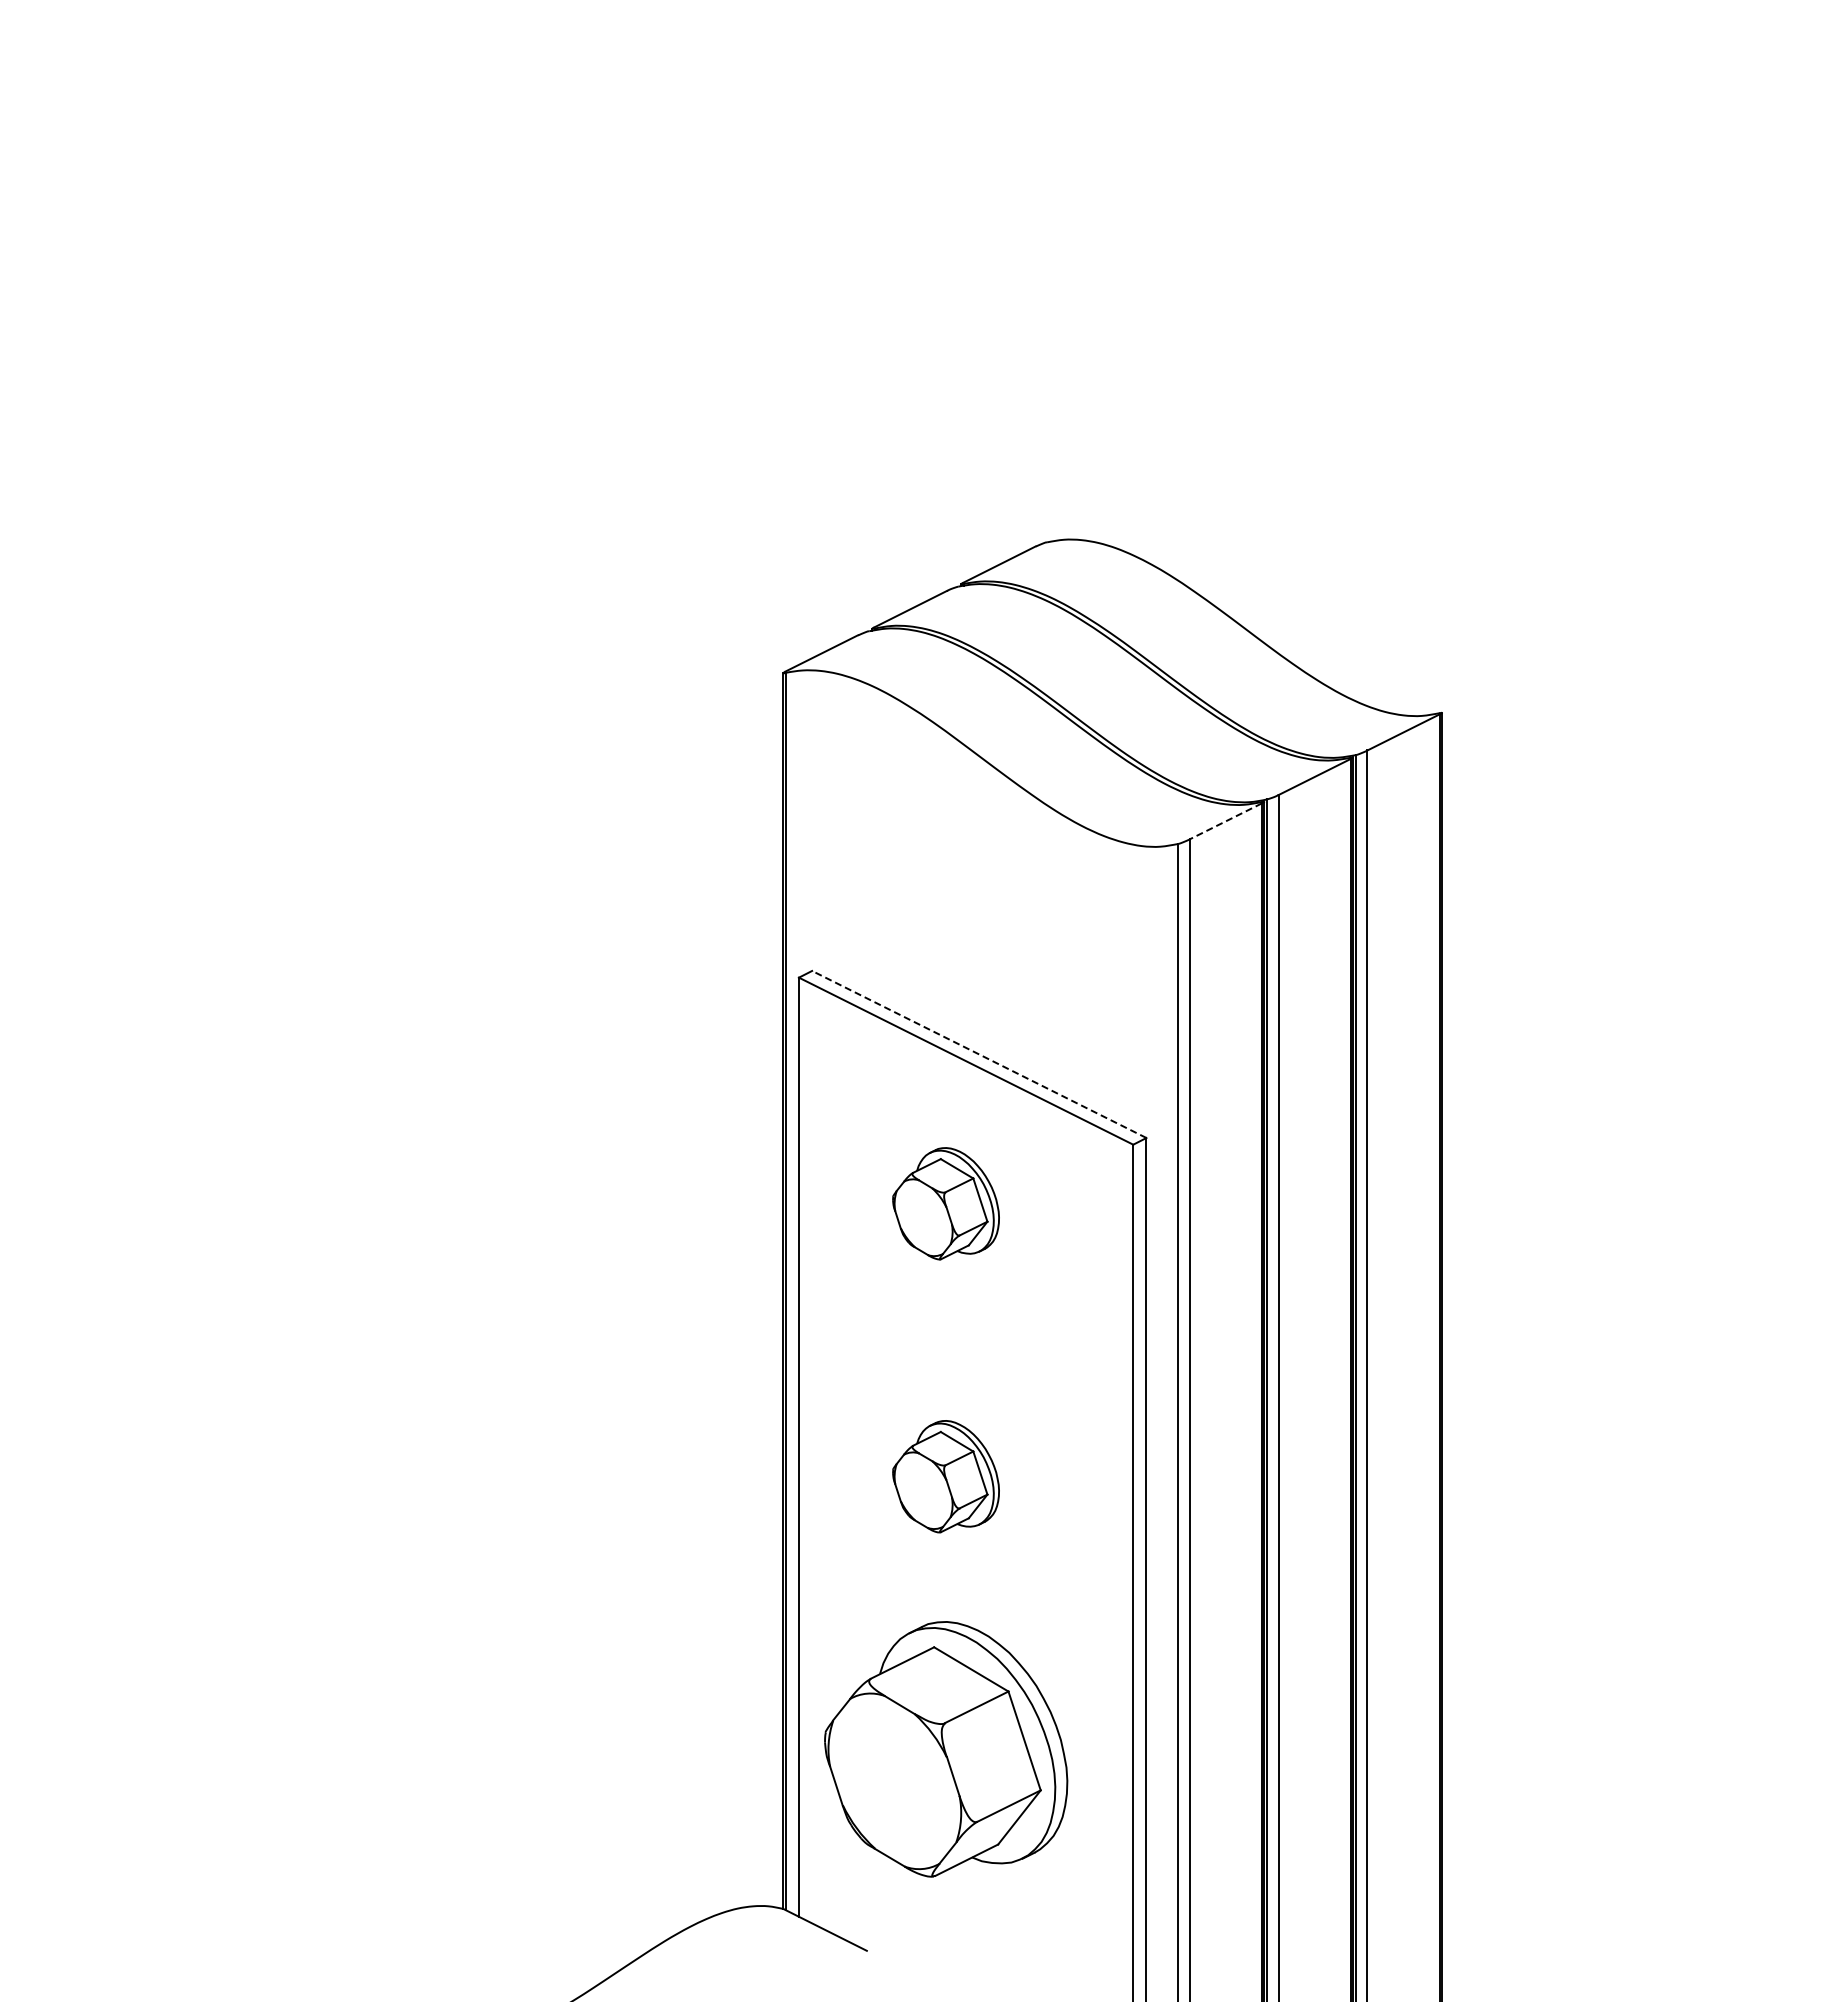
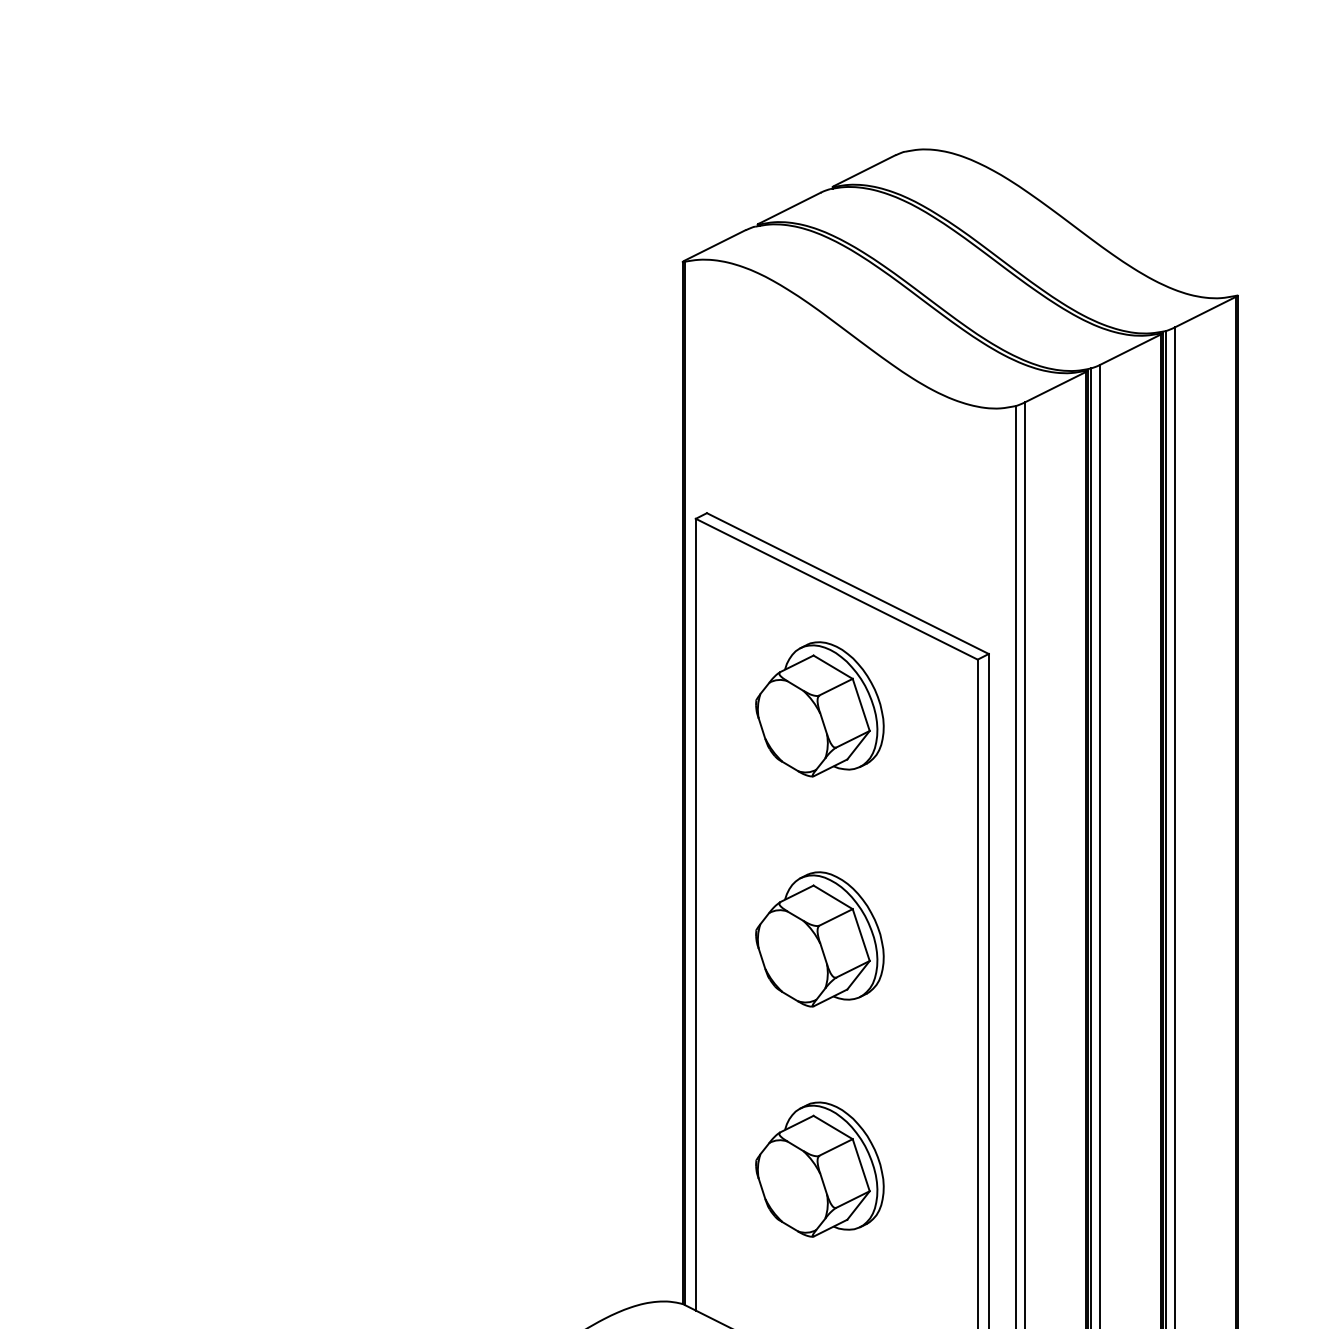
line: (1225, 821) -> (1055, 387), dashed -> solid
line: (979, 1054) -> (848, 583), dashed -> solid
part: (945, 1203) -> (819, 709), size x1.43
part: (945, 1476) -> (819, 939), size x1.43
part: (945, 1749) -> (819, 1169), size x0.62

